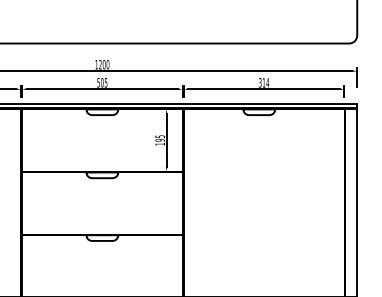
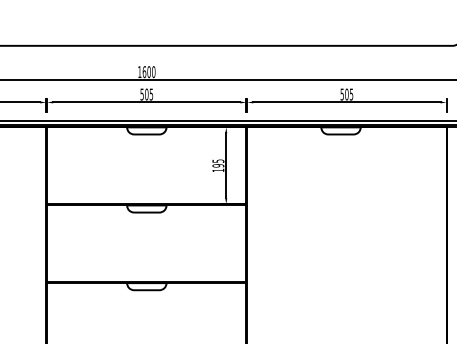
text: (100, 64) -> (144, 71), 1200 -> 1600
text: (263, 82) -> (346, 94), 314 -> 505

